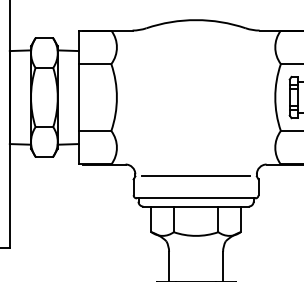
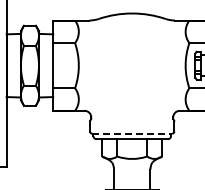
line: (195, 175) -> (131, 118), removed
line: (196, 198) -> (132, 133), solid -> dashed

